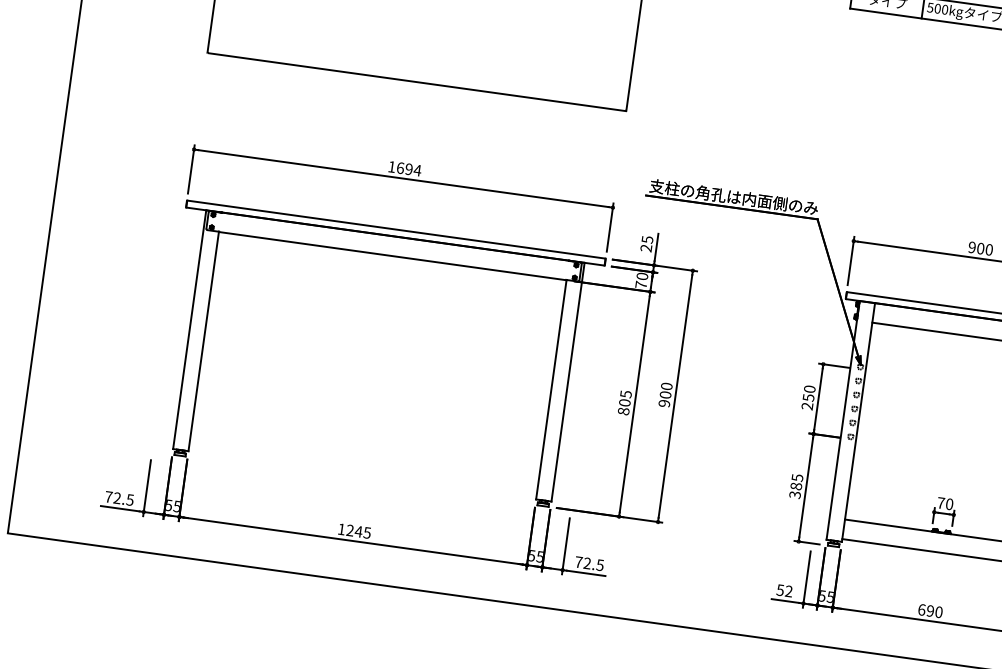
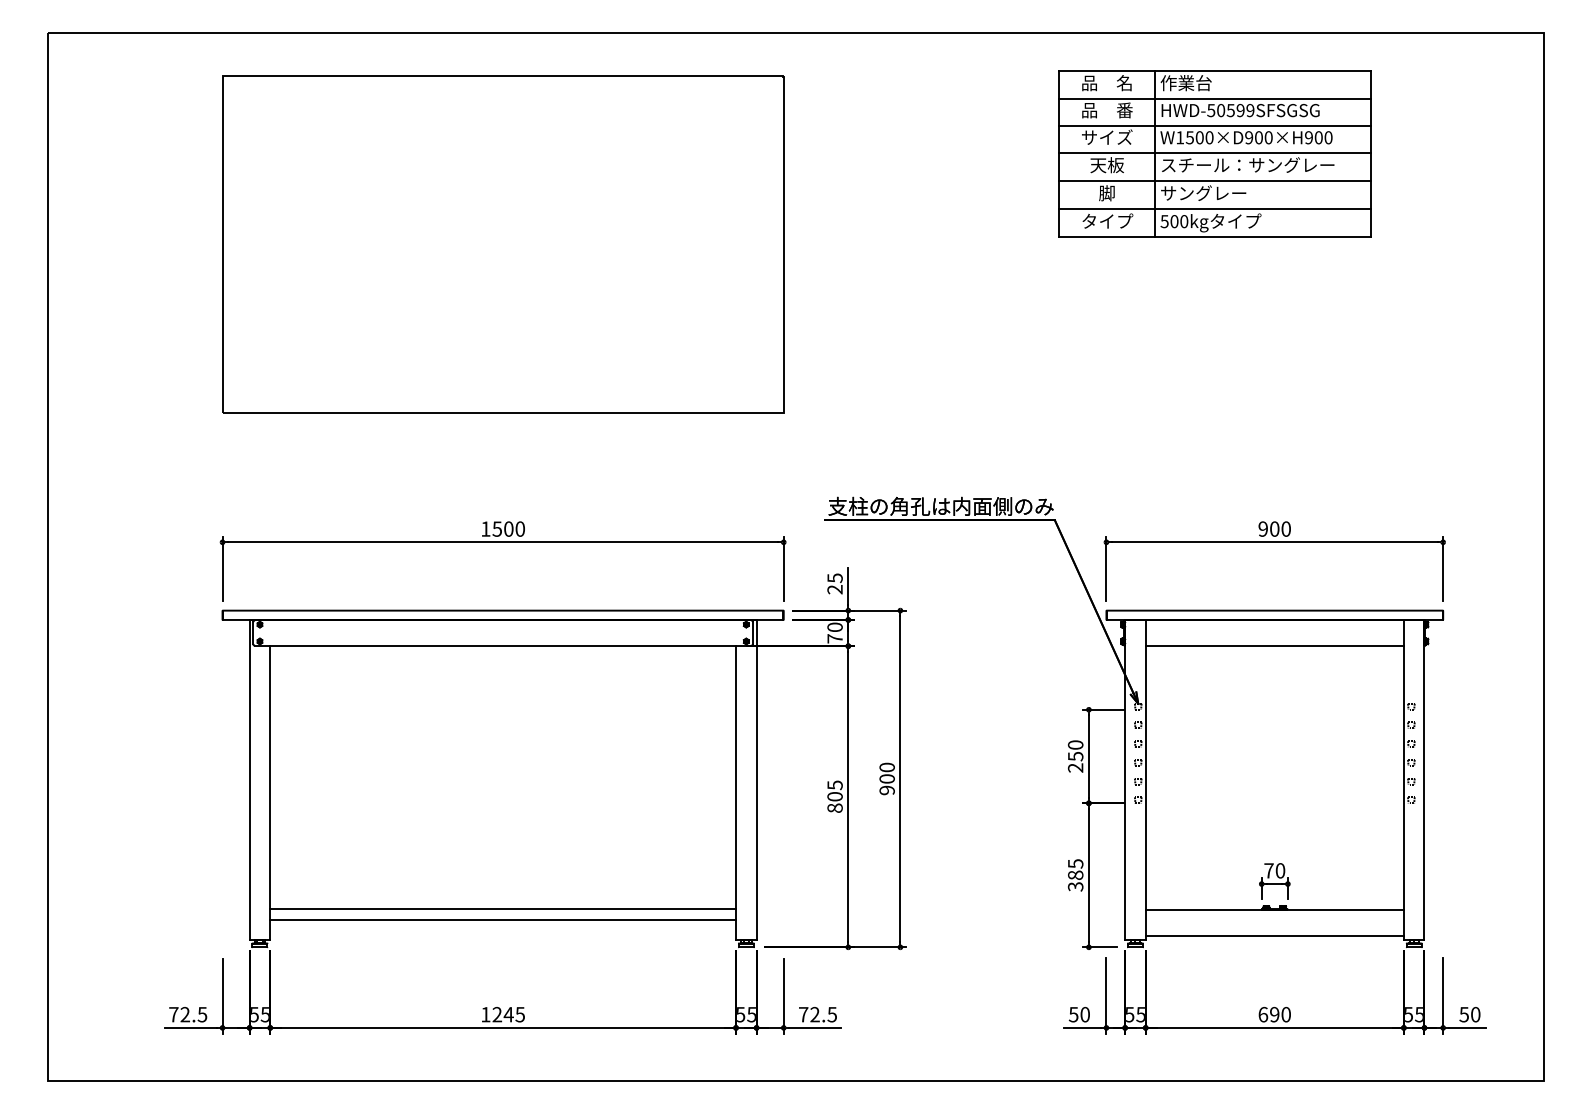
text: (408, 168) -> (508, 528), 1694 -> 1500
line: (365, 452) -> (503, 909), added
line: (364, 460) -> (503, 920), added
text: (788, 591) -> (1084, 1014), 52 -> 50

